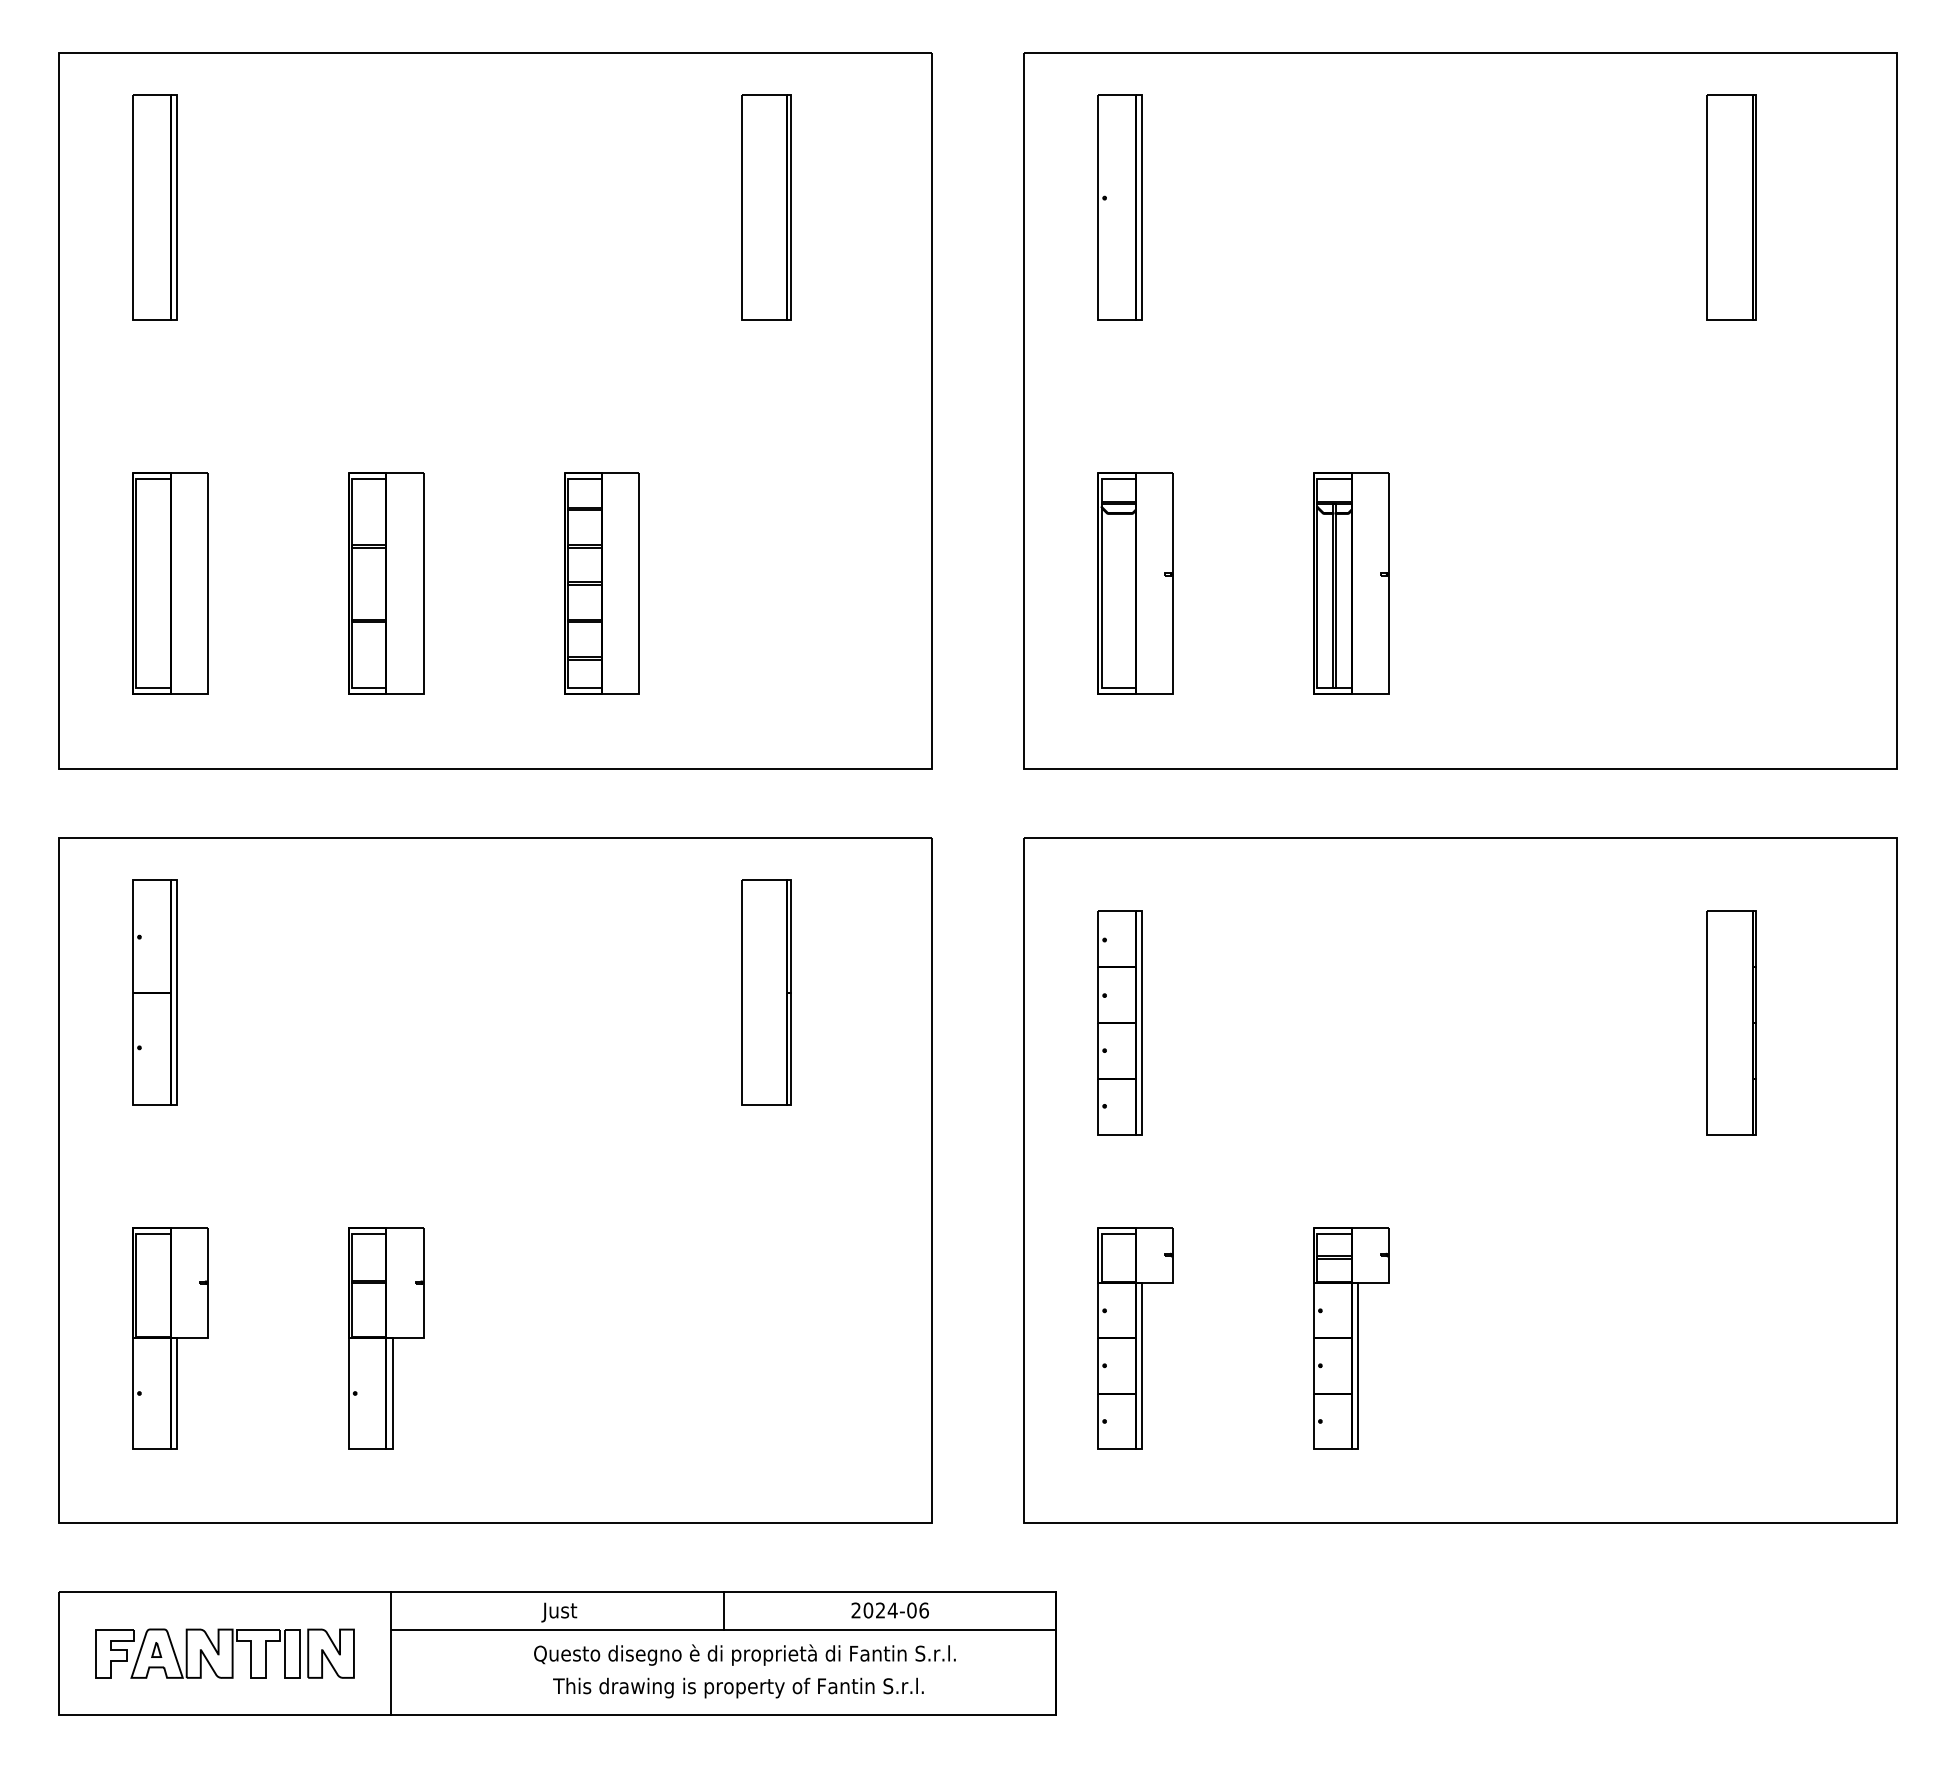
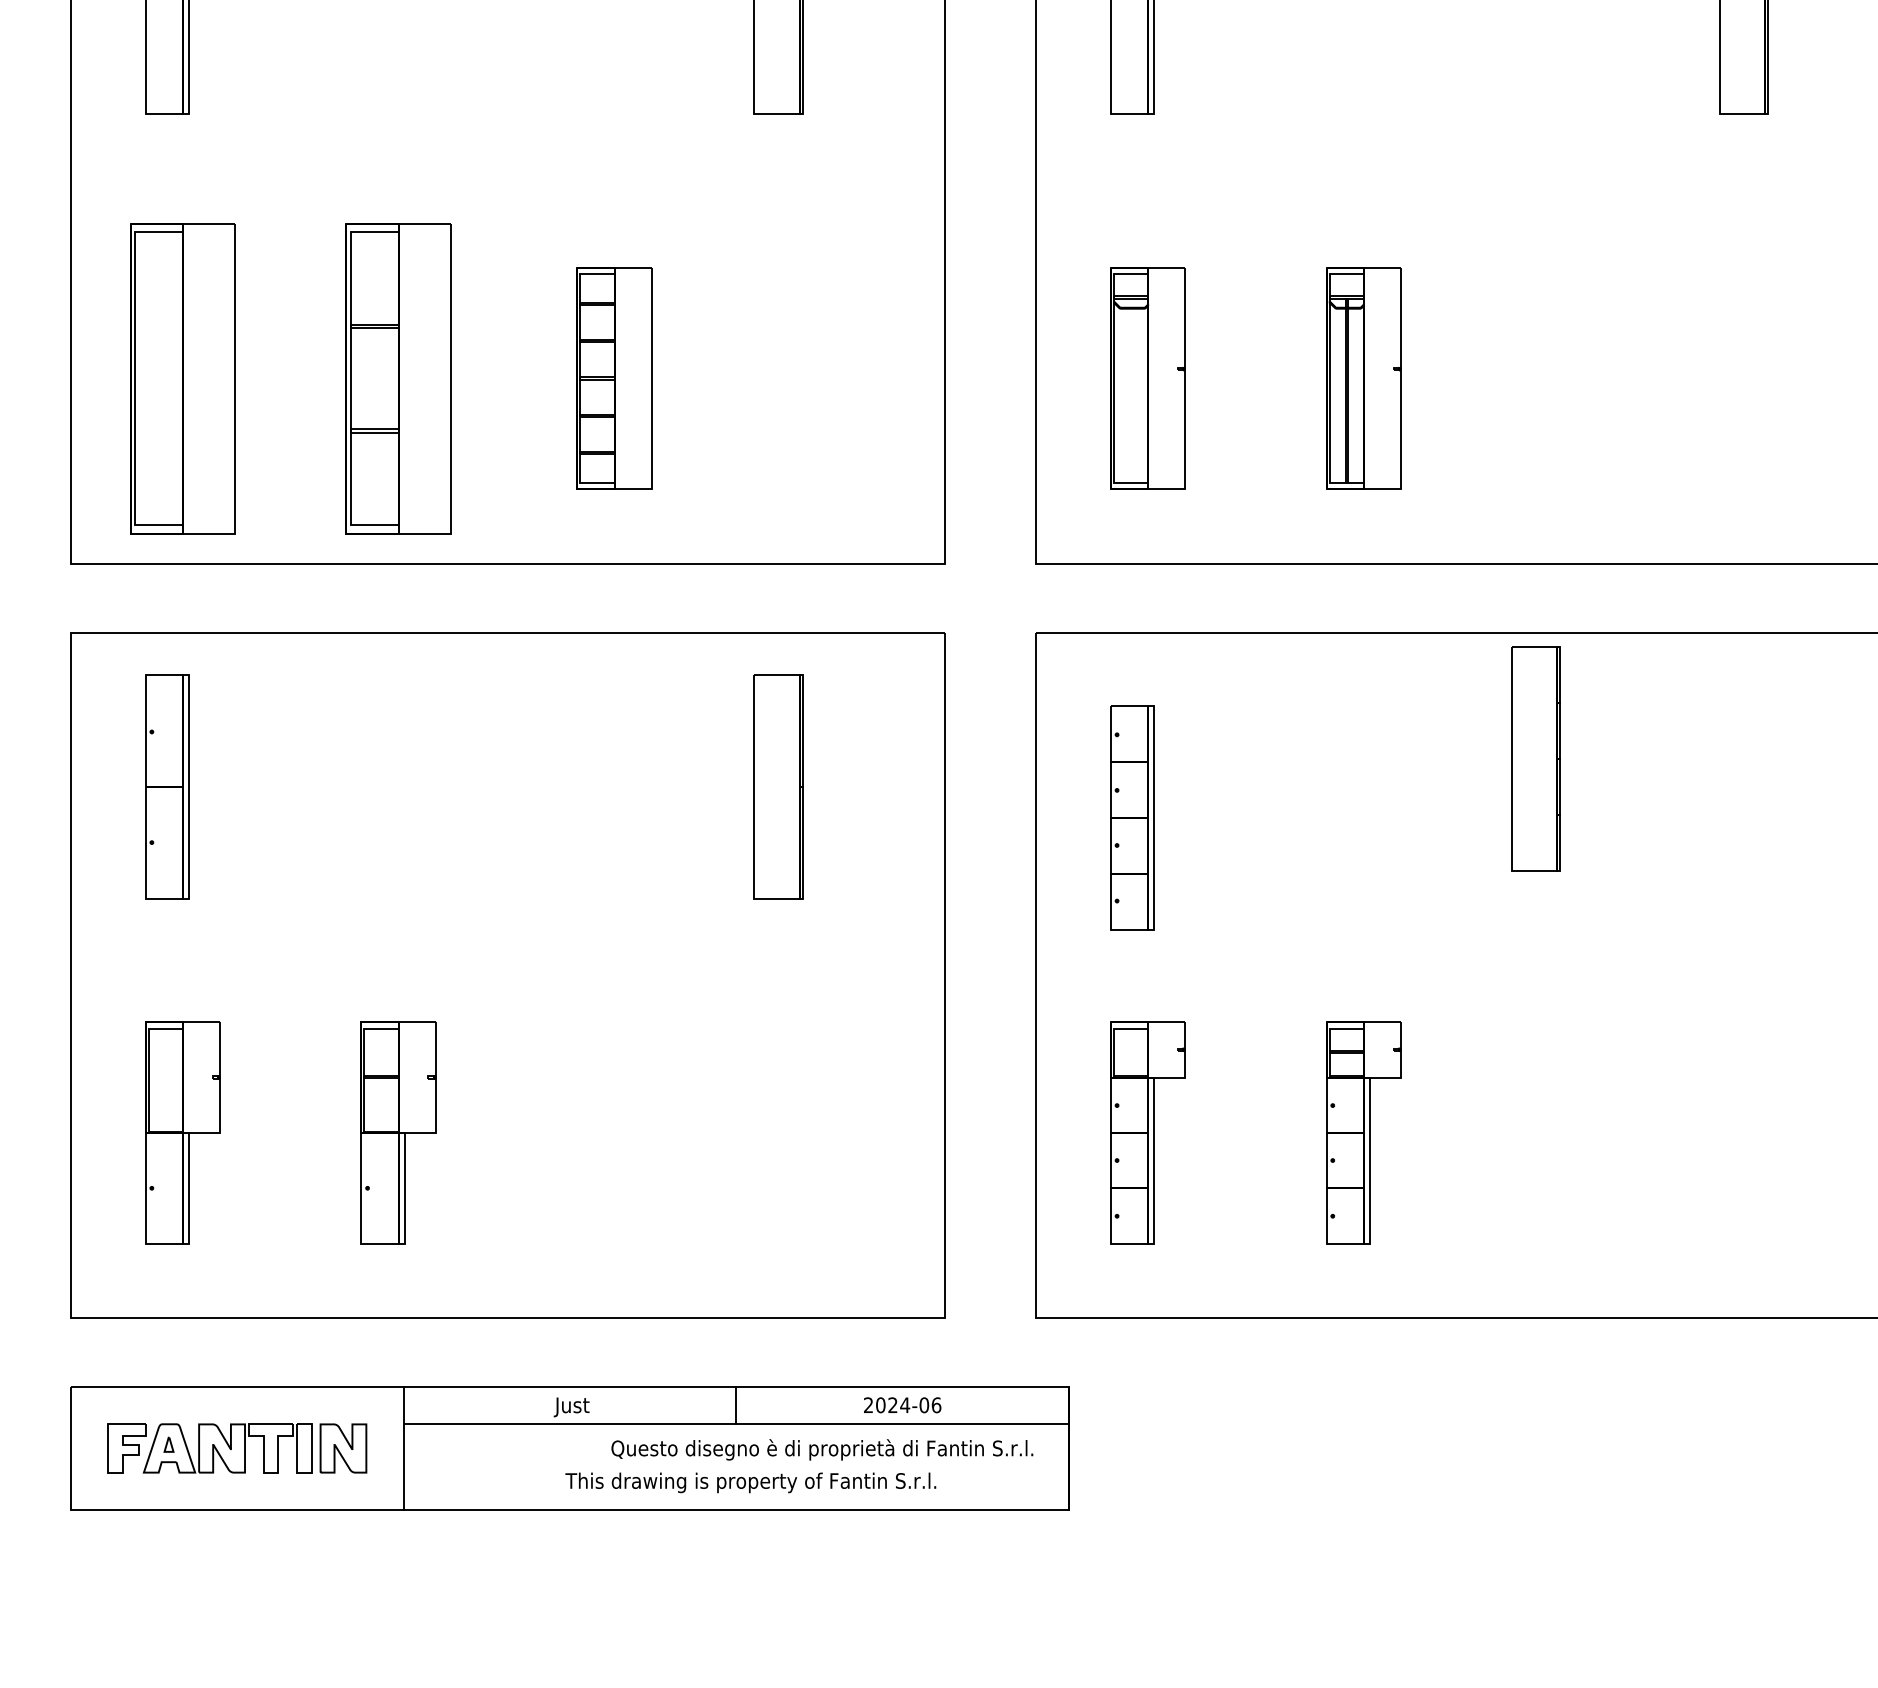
part: (170, 583) -> (182, 378), size x1.4
part: (386, 583) -> (398, 378), size x1.4
part: (1731, 1022) -> (1535, 758), moved
text: (744, 1654) -> (821, 1449), moved

